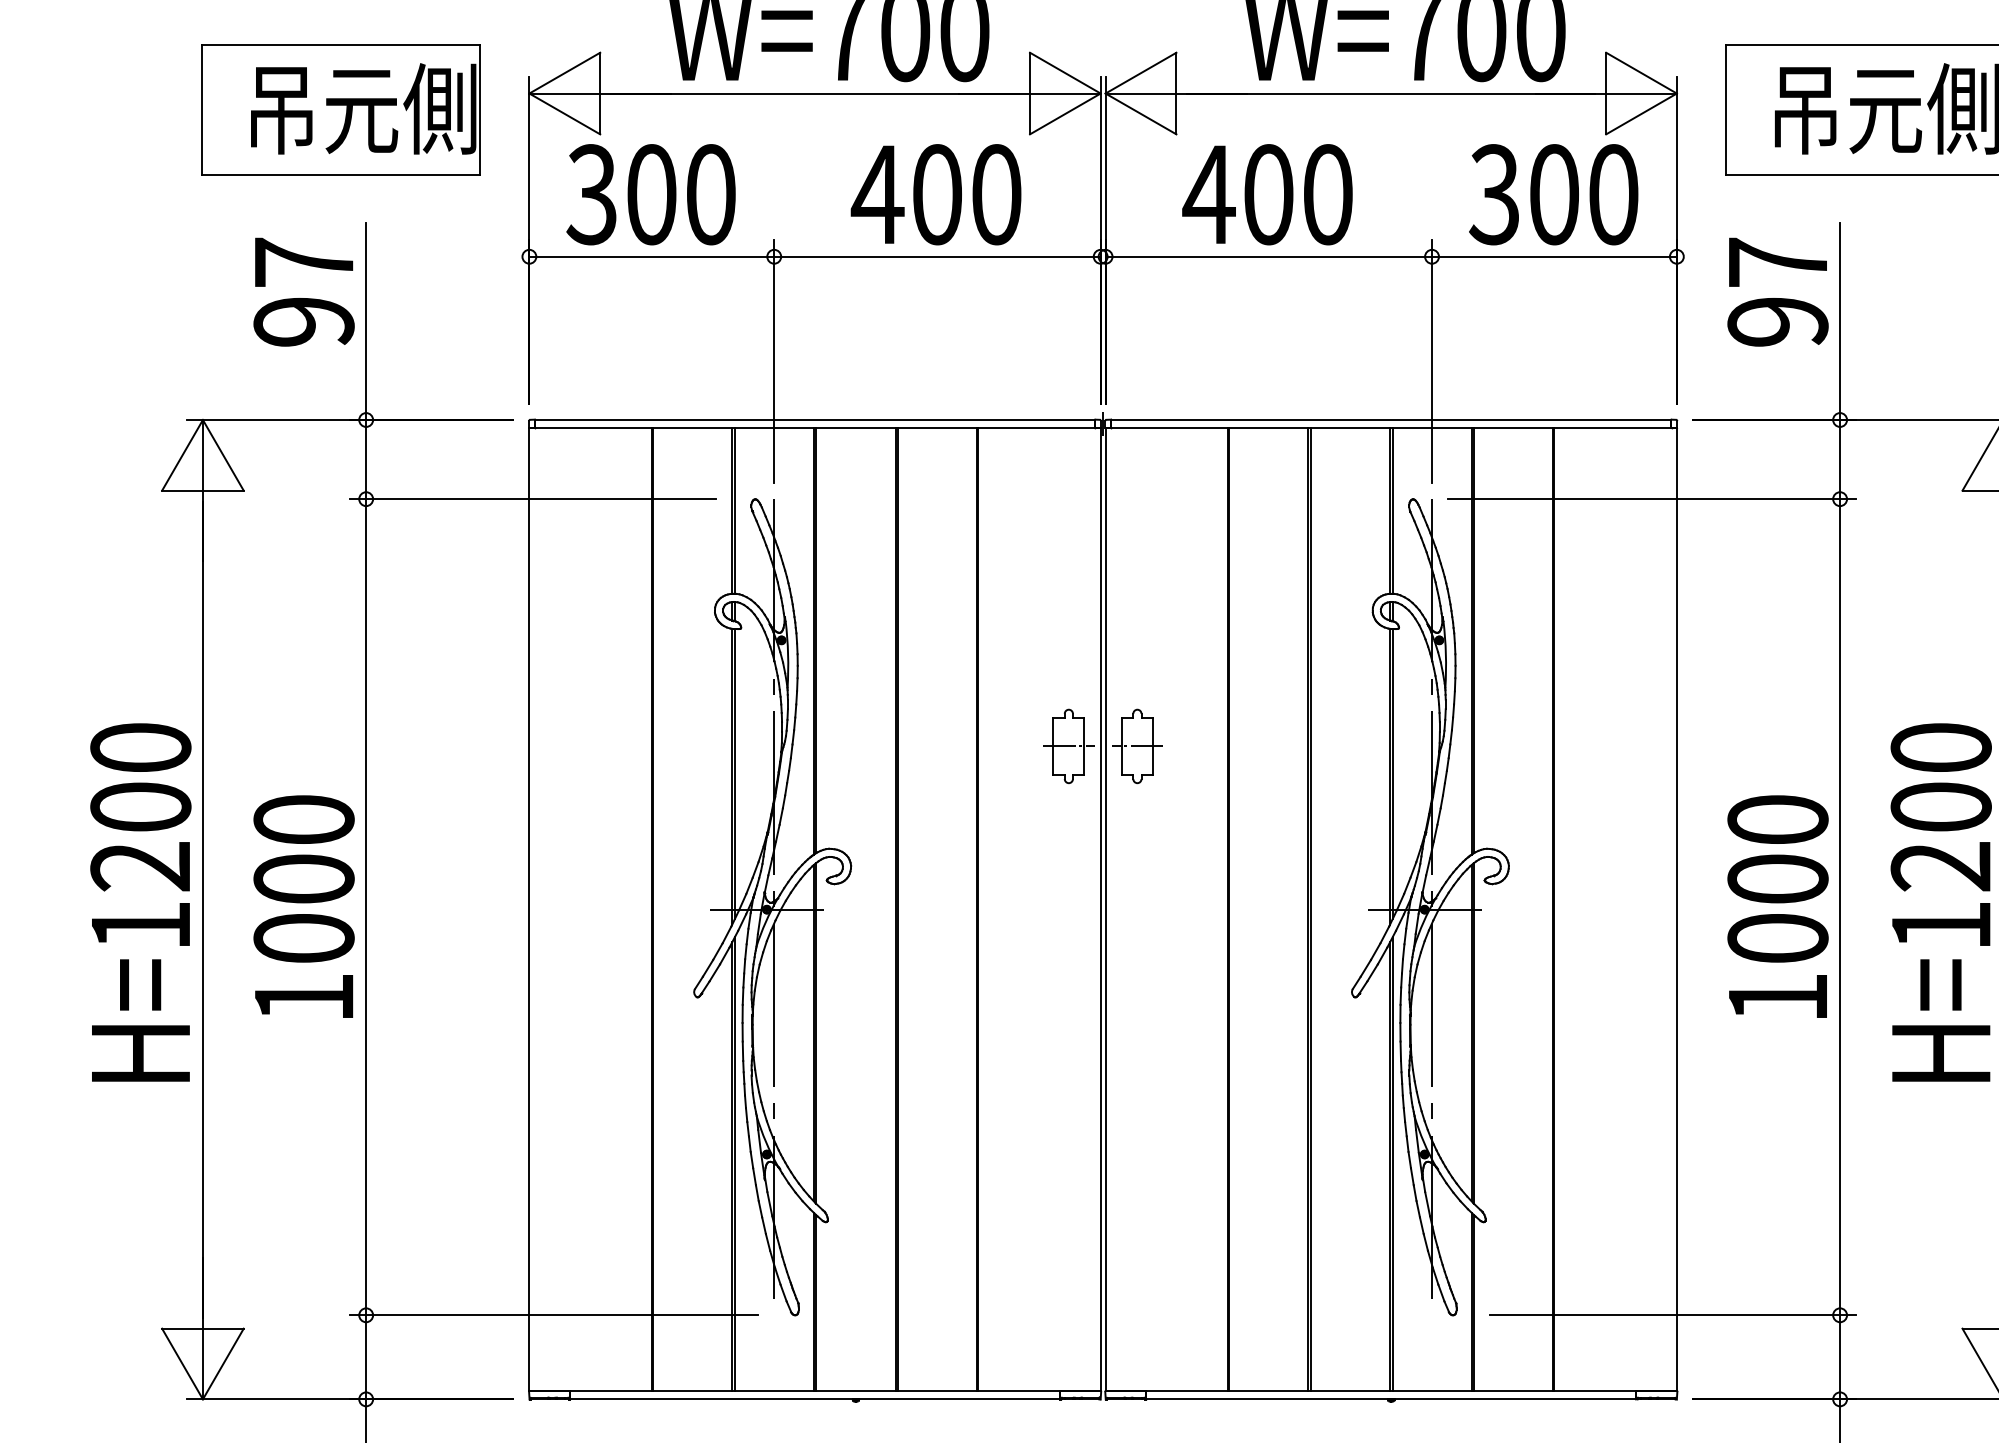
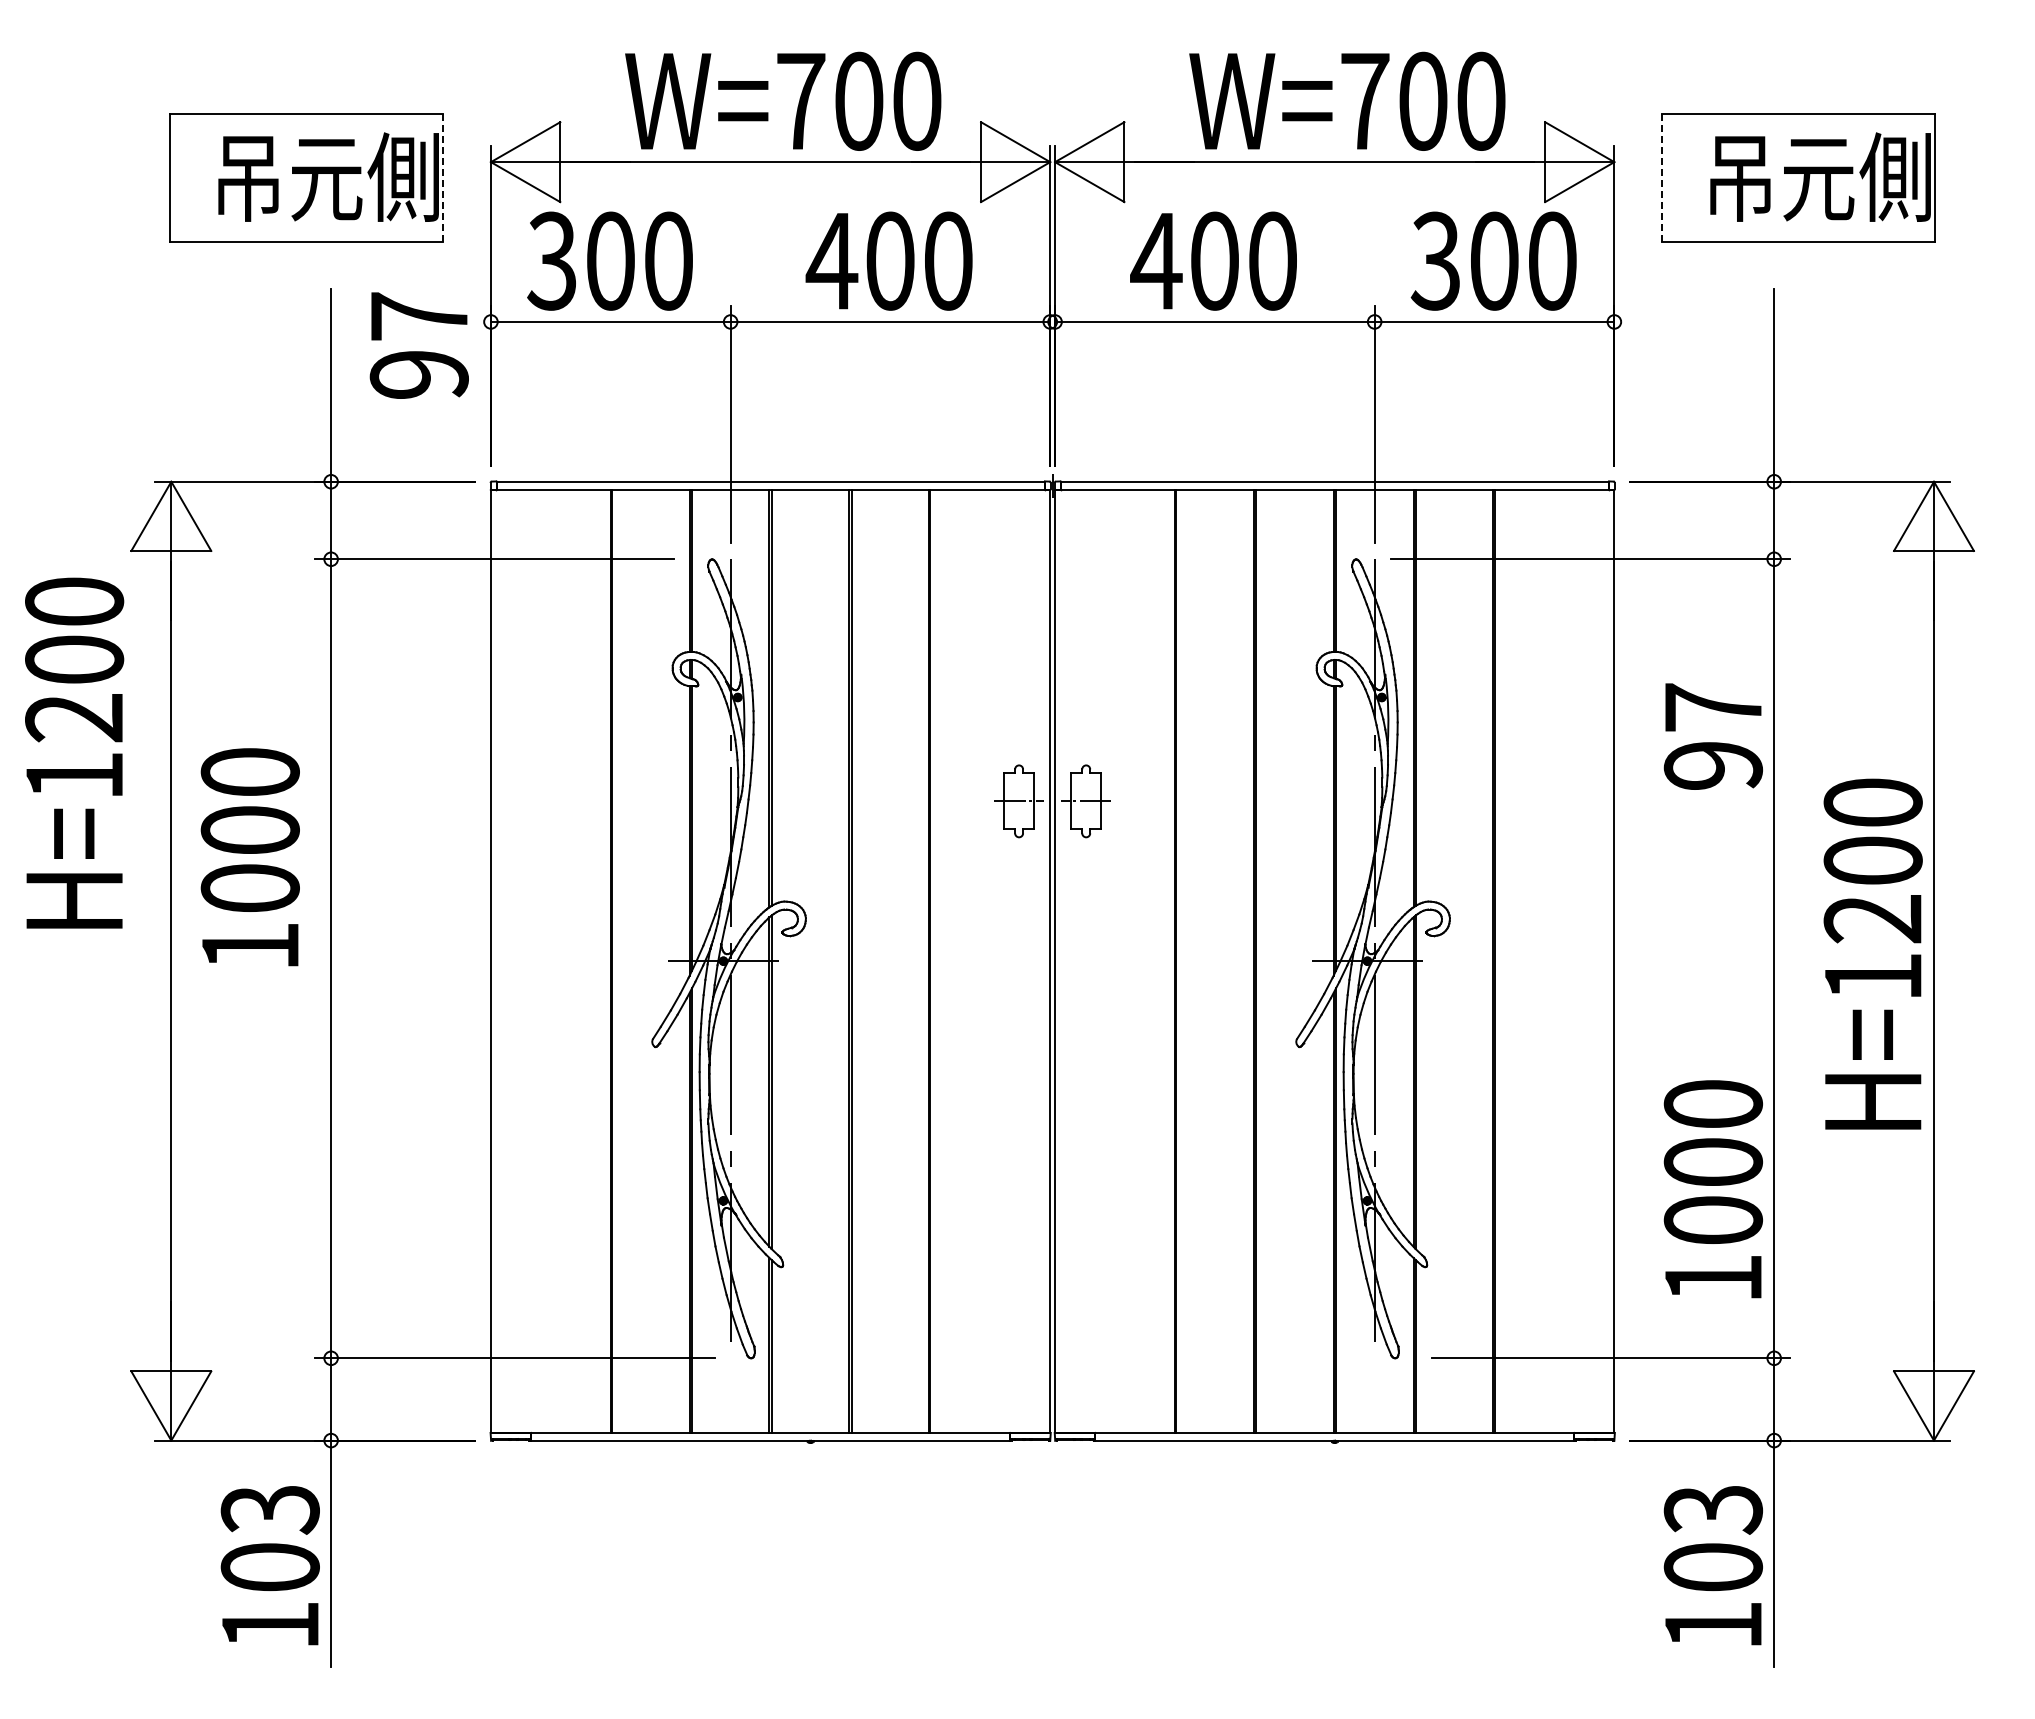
line: (480, 110) -> (443, 178), solid -> dashed
line: (1726, 110) -> (1662, 178), solid -> dashed
text: (303, 292) -> (418, 345), moved
text: (1777, 292) -> (1712, 736), moved
text: (140, 901) -> (74, 752), moved
text: (303, 906) -> (249, 857), moved
text: (1777, 906) -> (1712, 1189), moved

